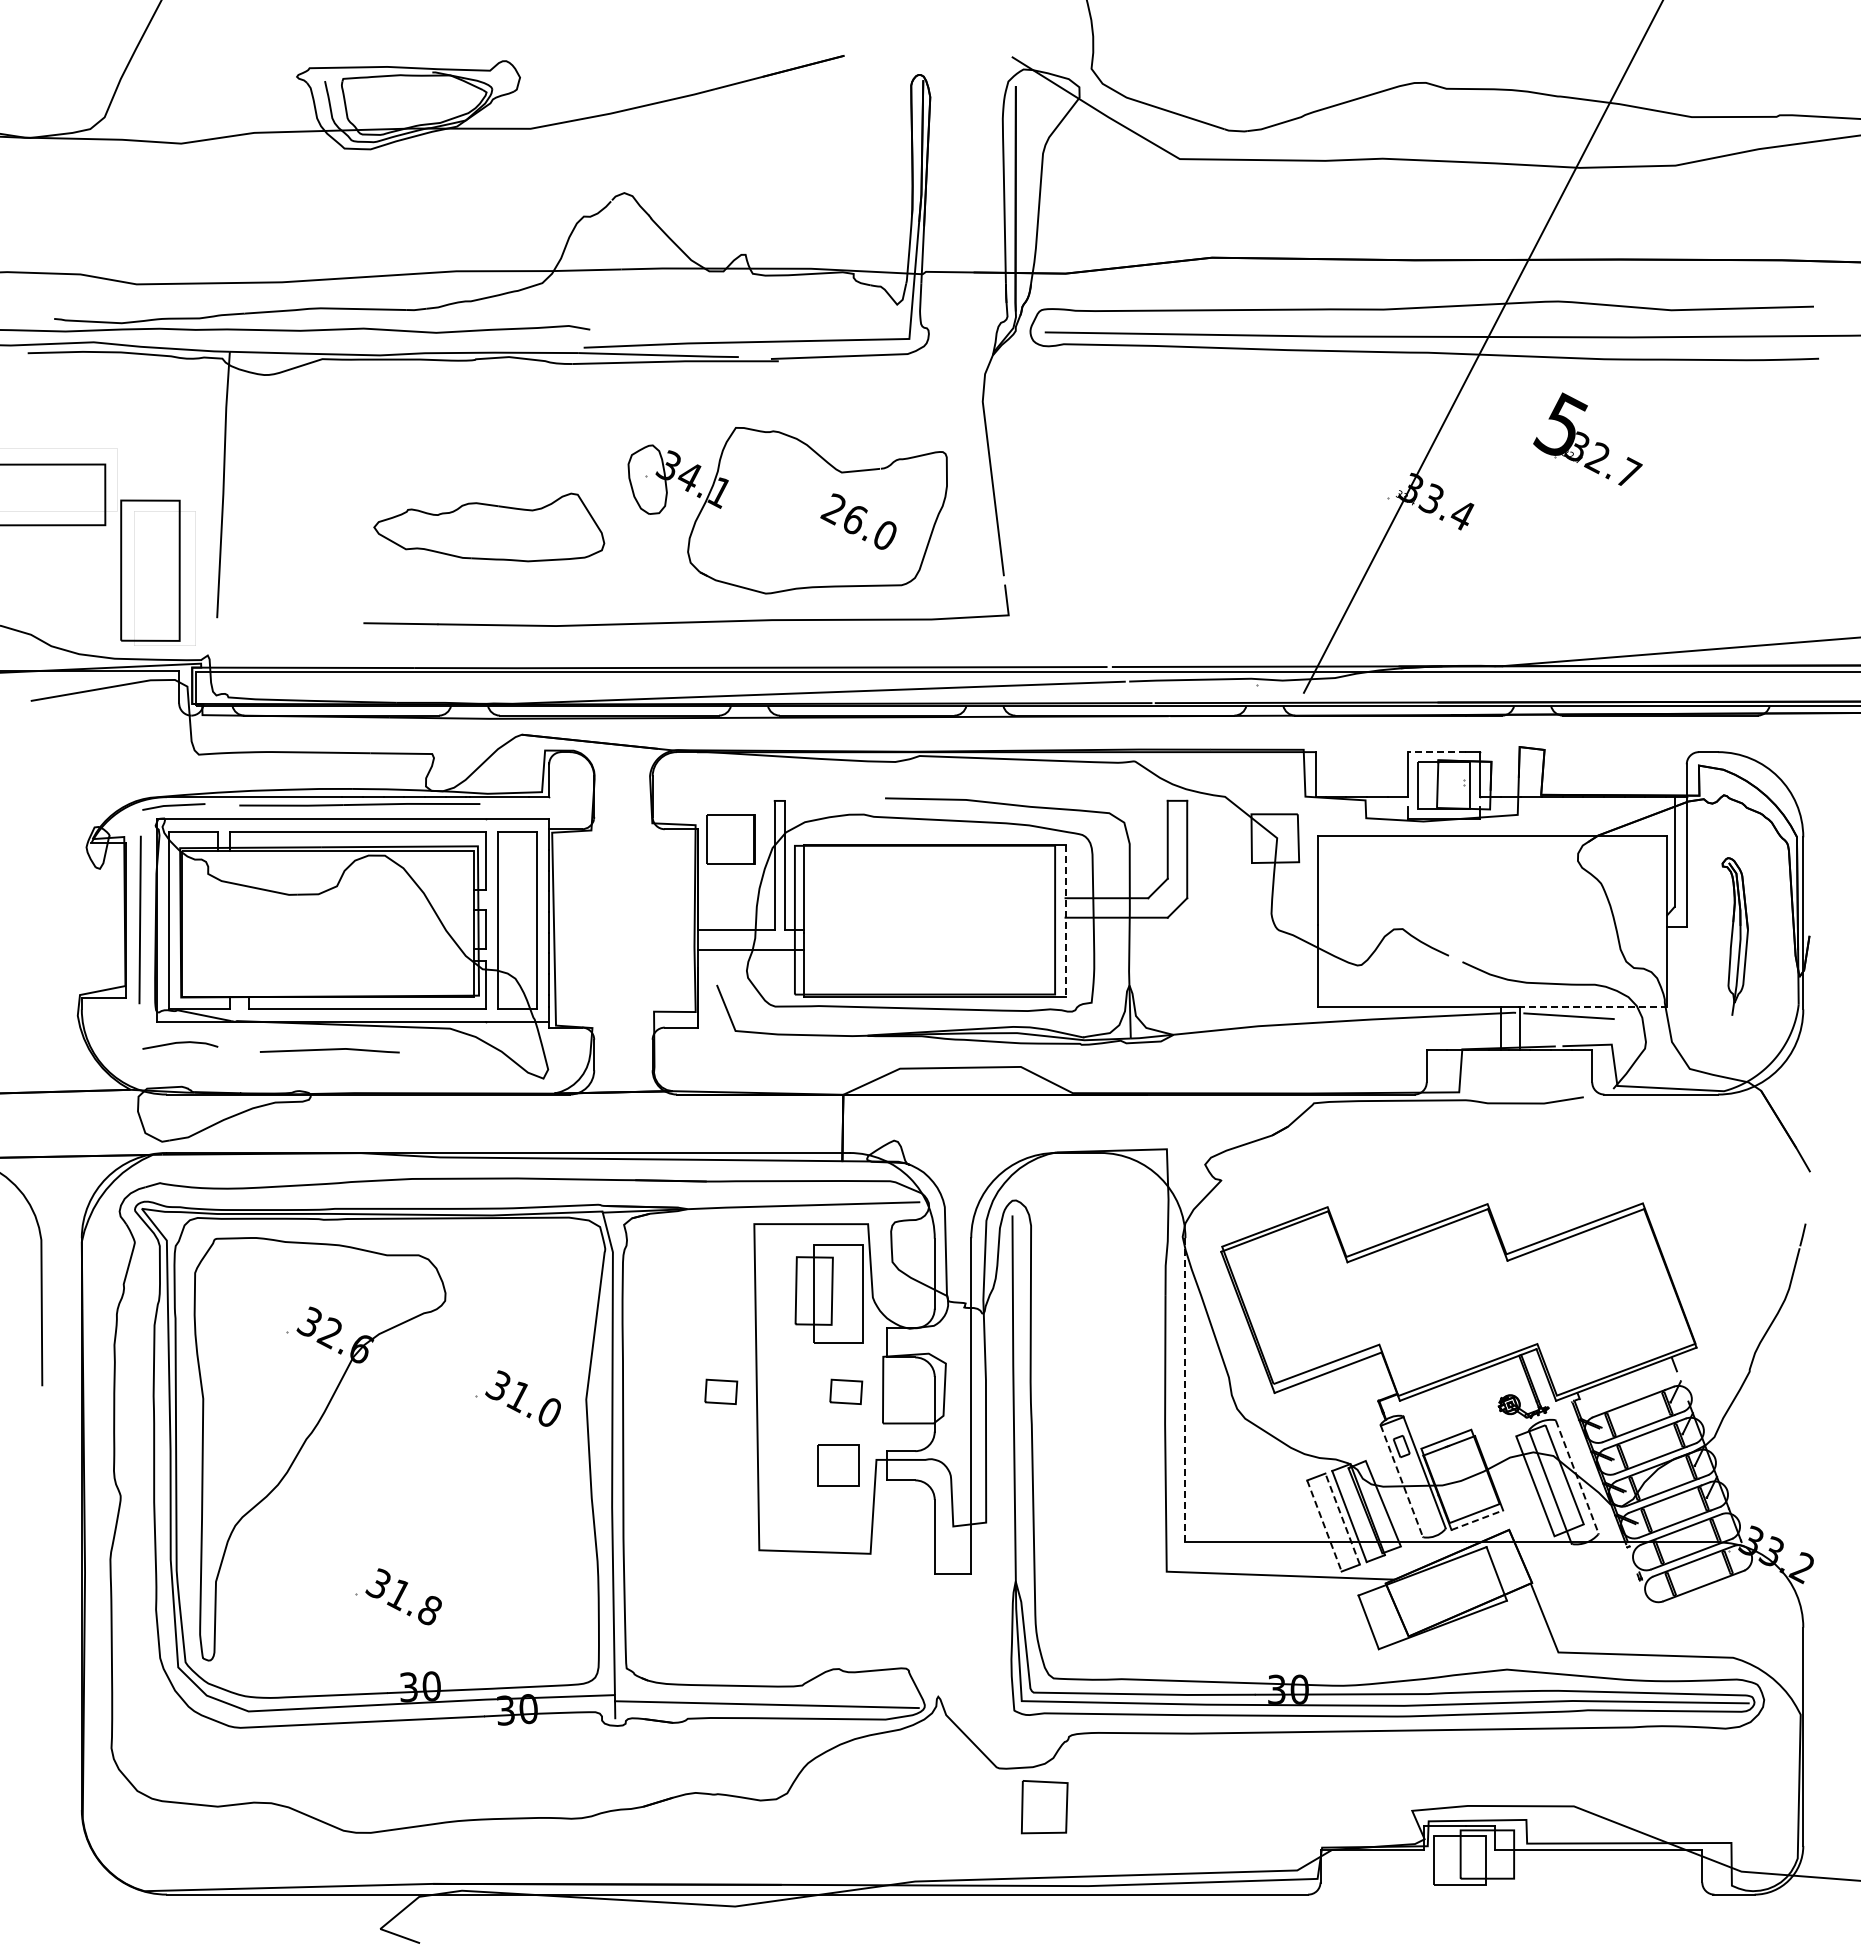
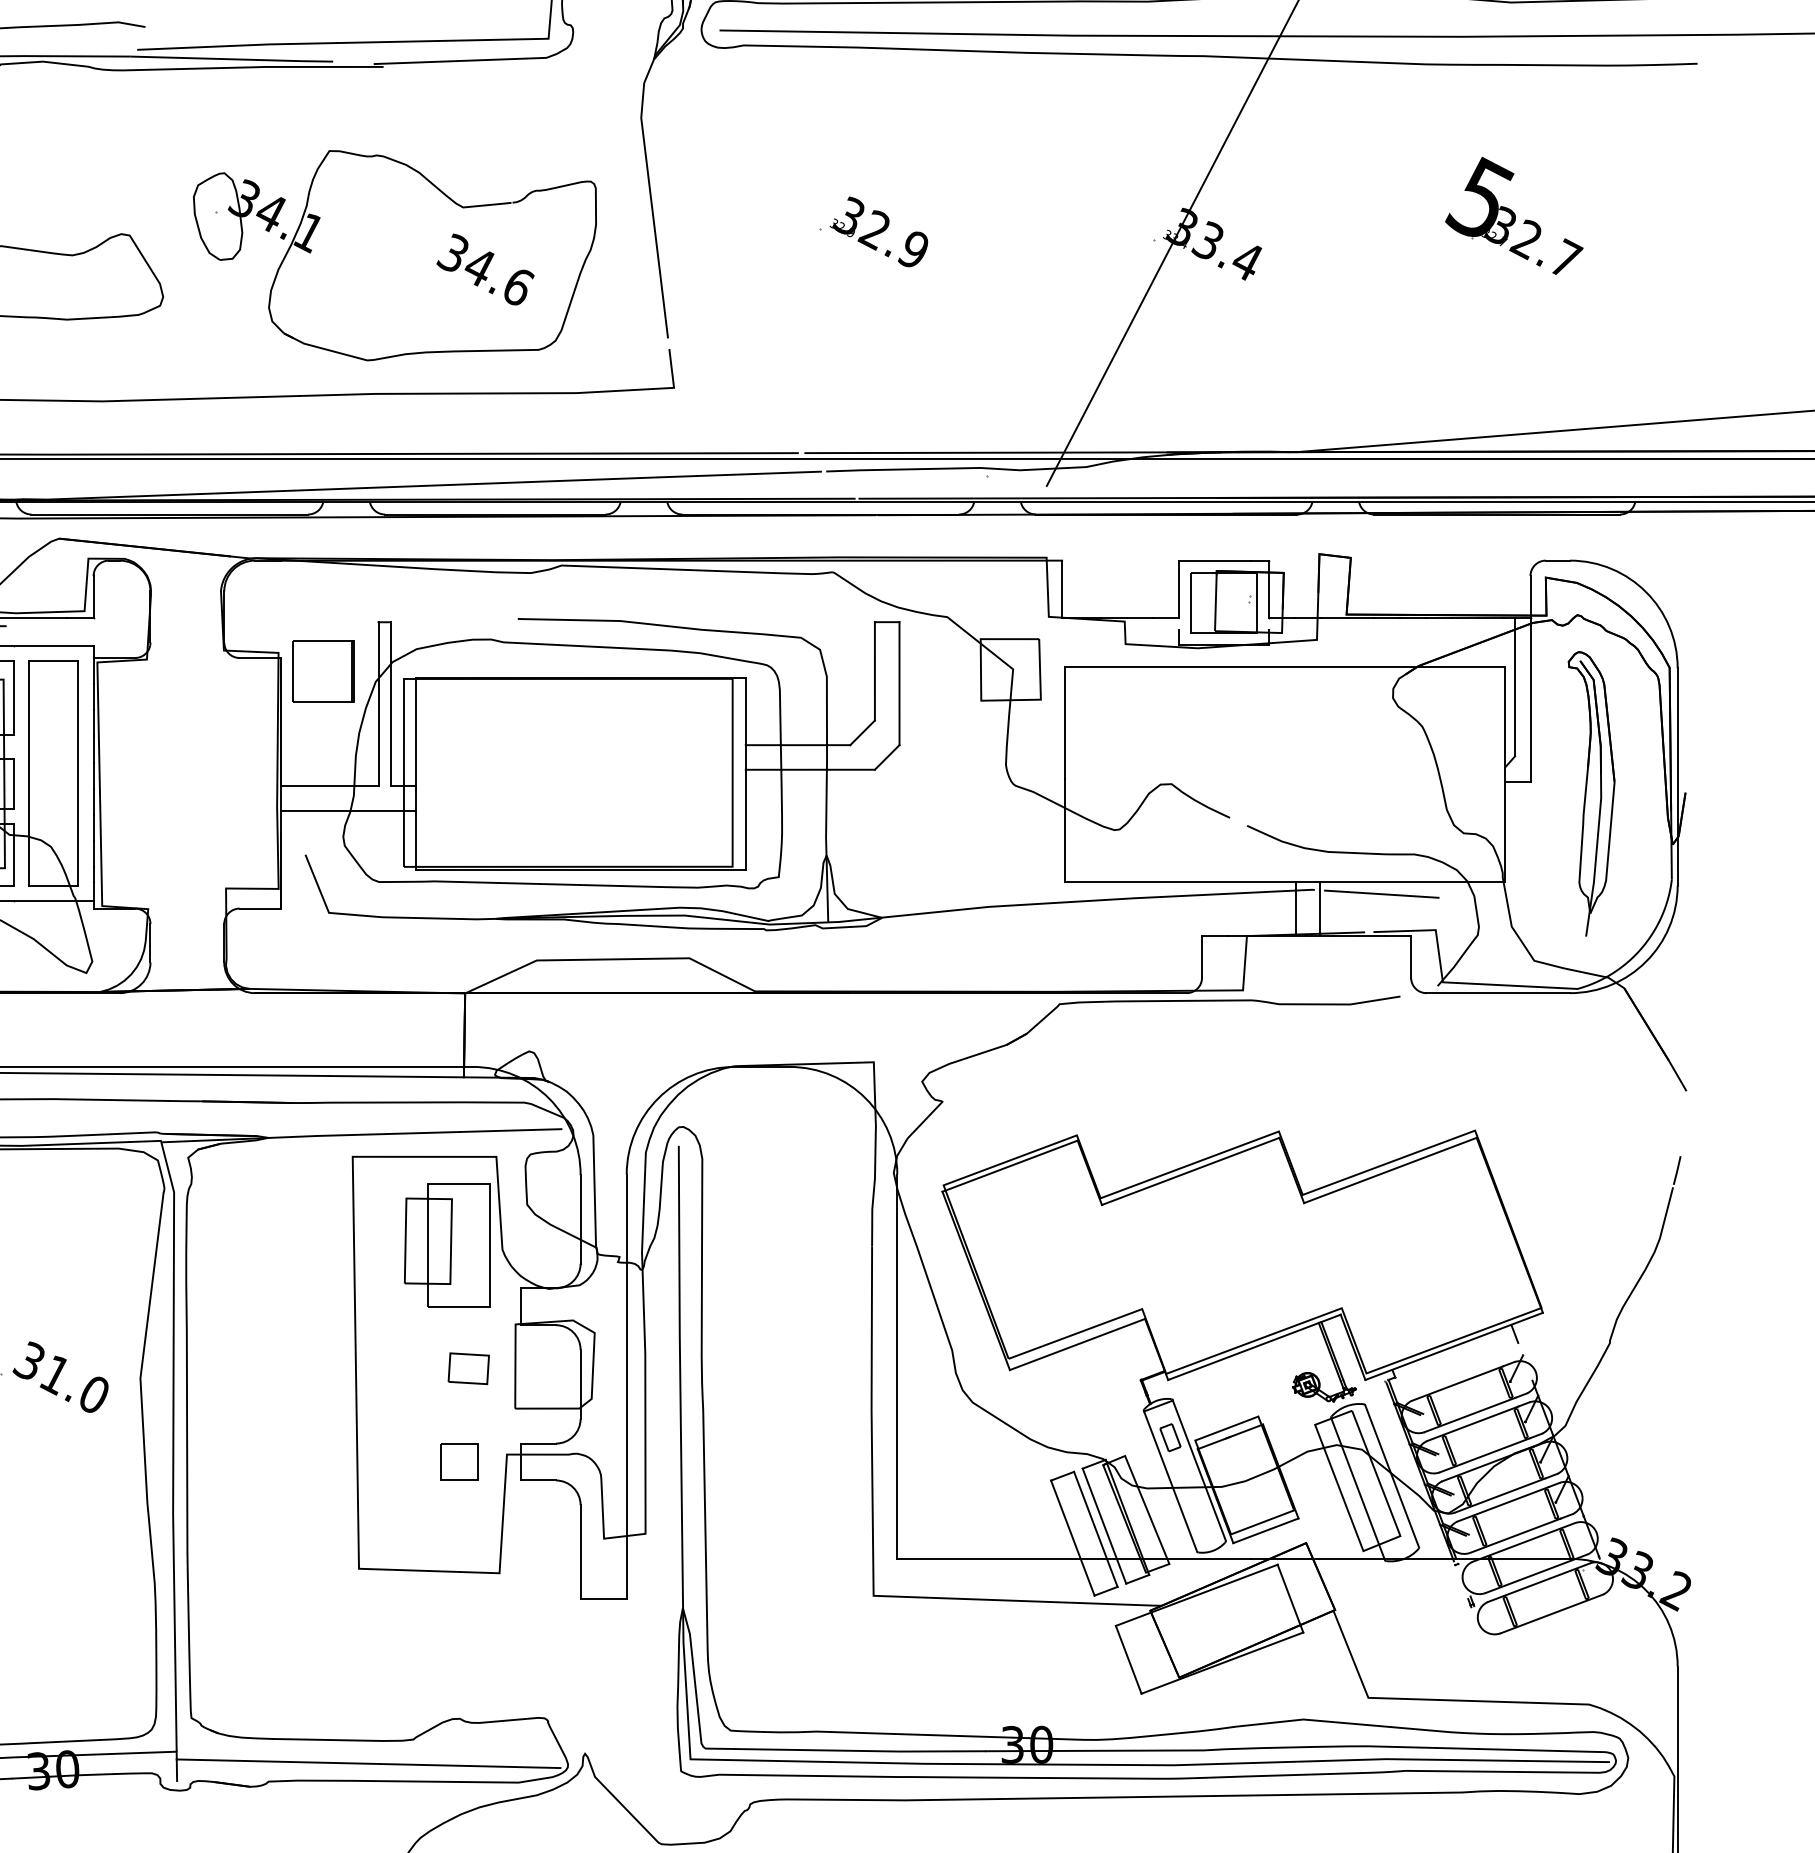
part: (1587, 438) -> (1513, 215), moved
part: (1166, 491) -> (873, 231), added
text: (859, 521) -> (485, 269), 26.0 -> 34.6
line: (1437, 752) -> (1215, 561), dashed -> solid
line: (1065, 921) -> (745, 774), dashed -> solid
part: (1735, 936) -> (1592, 793), size x1.43
line: (1592, 1006) -> (1411, 881), dashed -> solid
line: (1185, 1390) -> (897, 1366), dashed -> solid
part: (721, 1391) -> (311, 1368), removed
part: (838, 1465) -> (459, 1461), size x0.71
line: (1577, 1477) -> (1392, 1476), dashed -> solid
line: (1401, 1481) -> (1170, 1481), dashed -> solid
line: (1342, 1519) -> (1095, 1529), dashed -> solid
line: (1477, 1520) -> (1266, 1531), dashed -> solid
line: (1324, 1526) -> (1072, 1538), dashed -> solid

